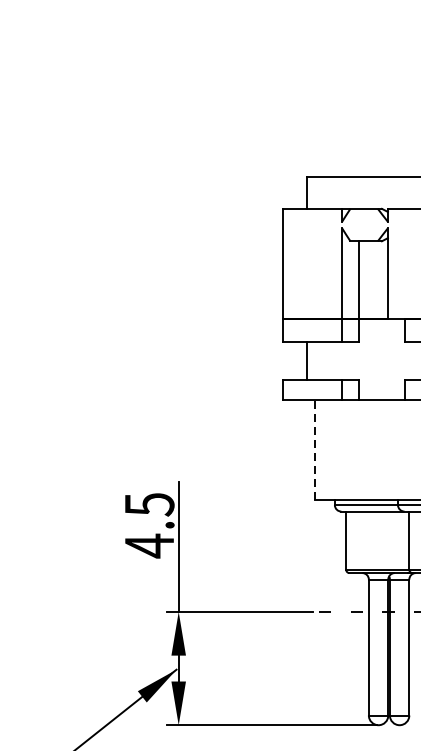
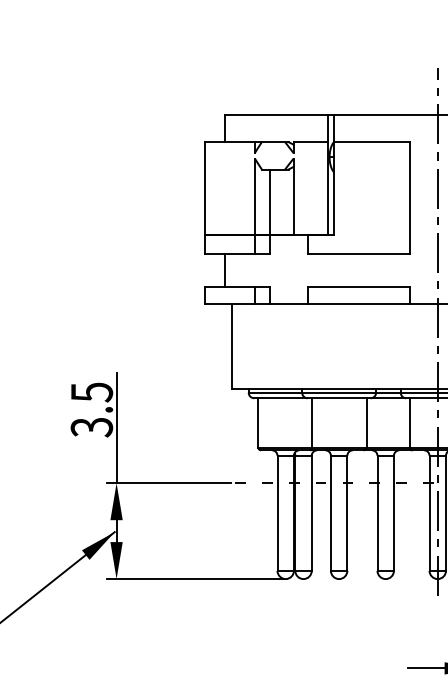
line: (315, 449) -> (232, 345), dashed -> solid
text: (149, 546) -> (91, 427), 4.5 -> 3.5

